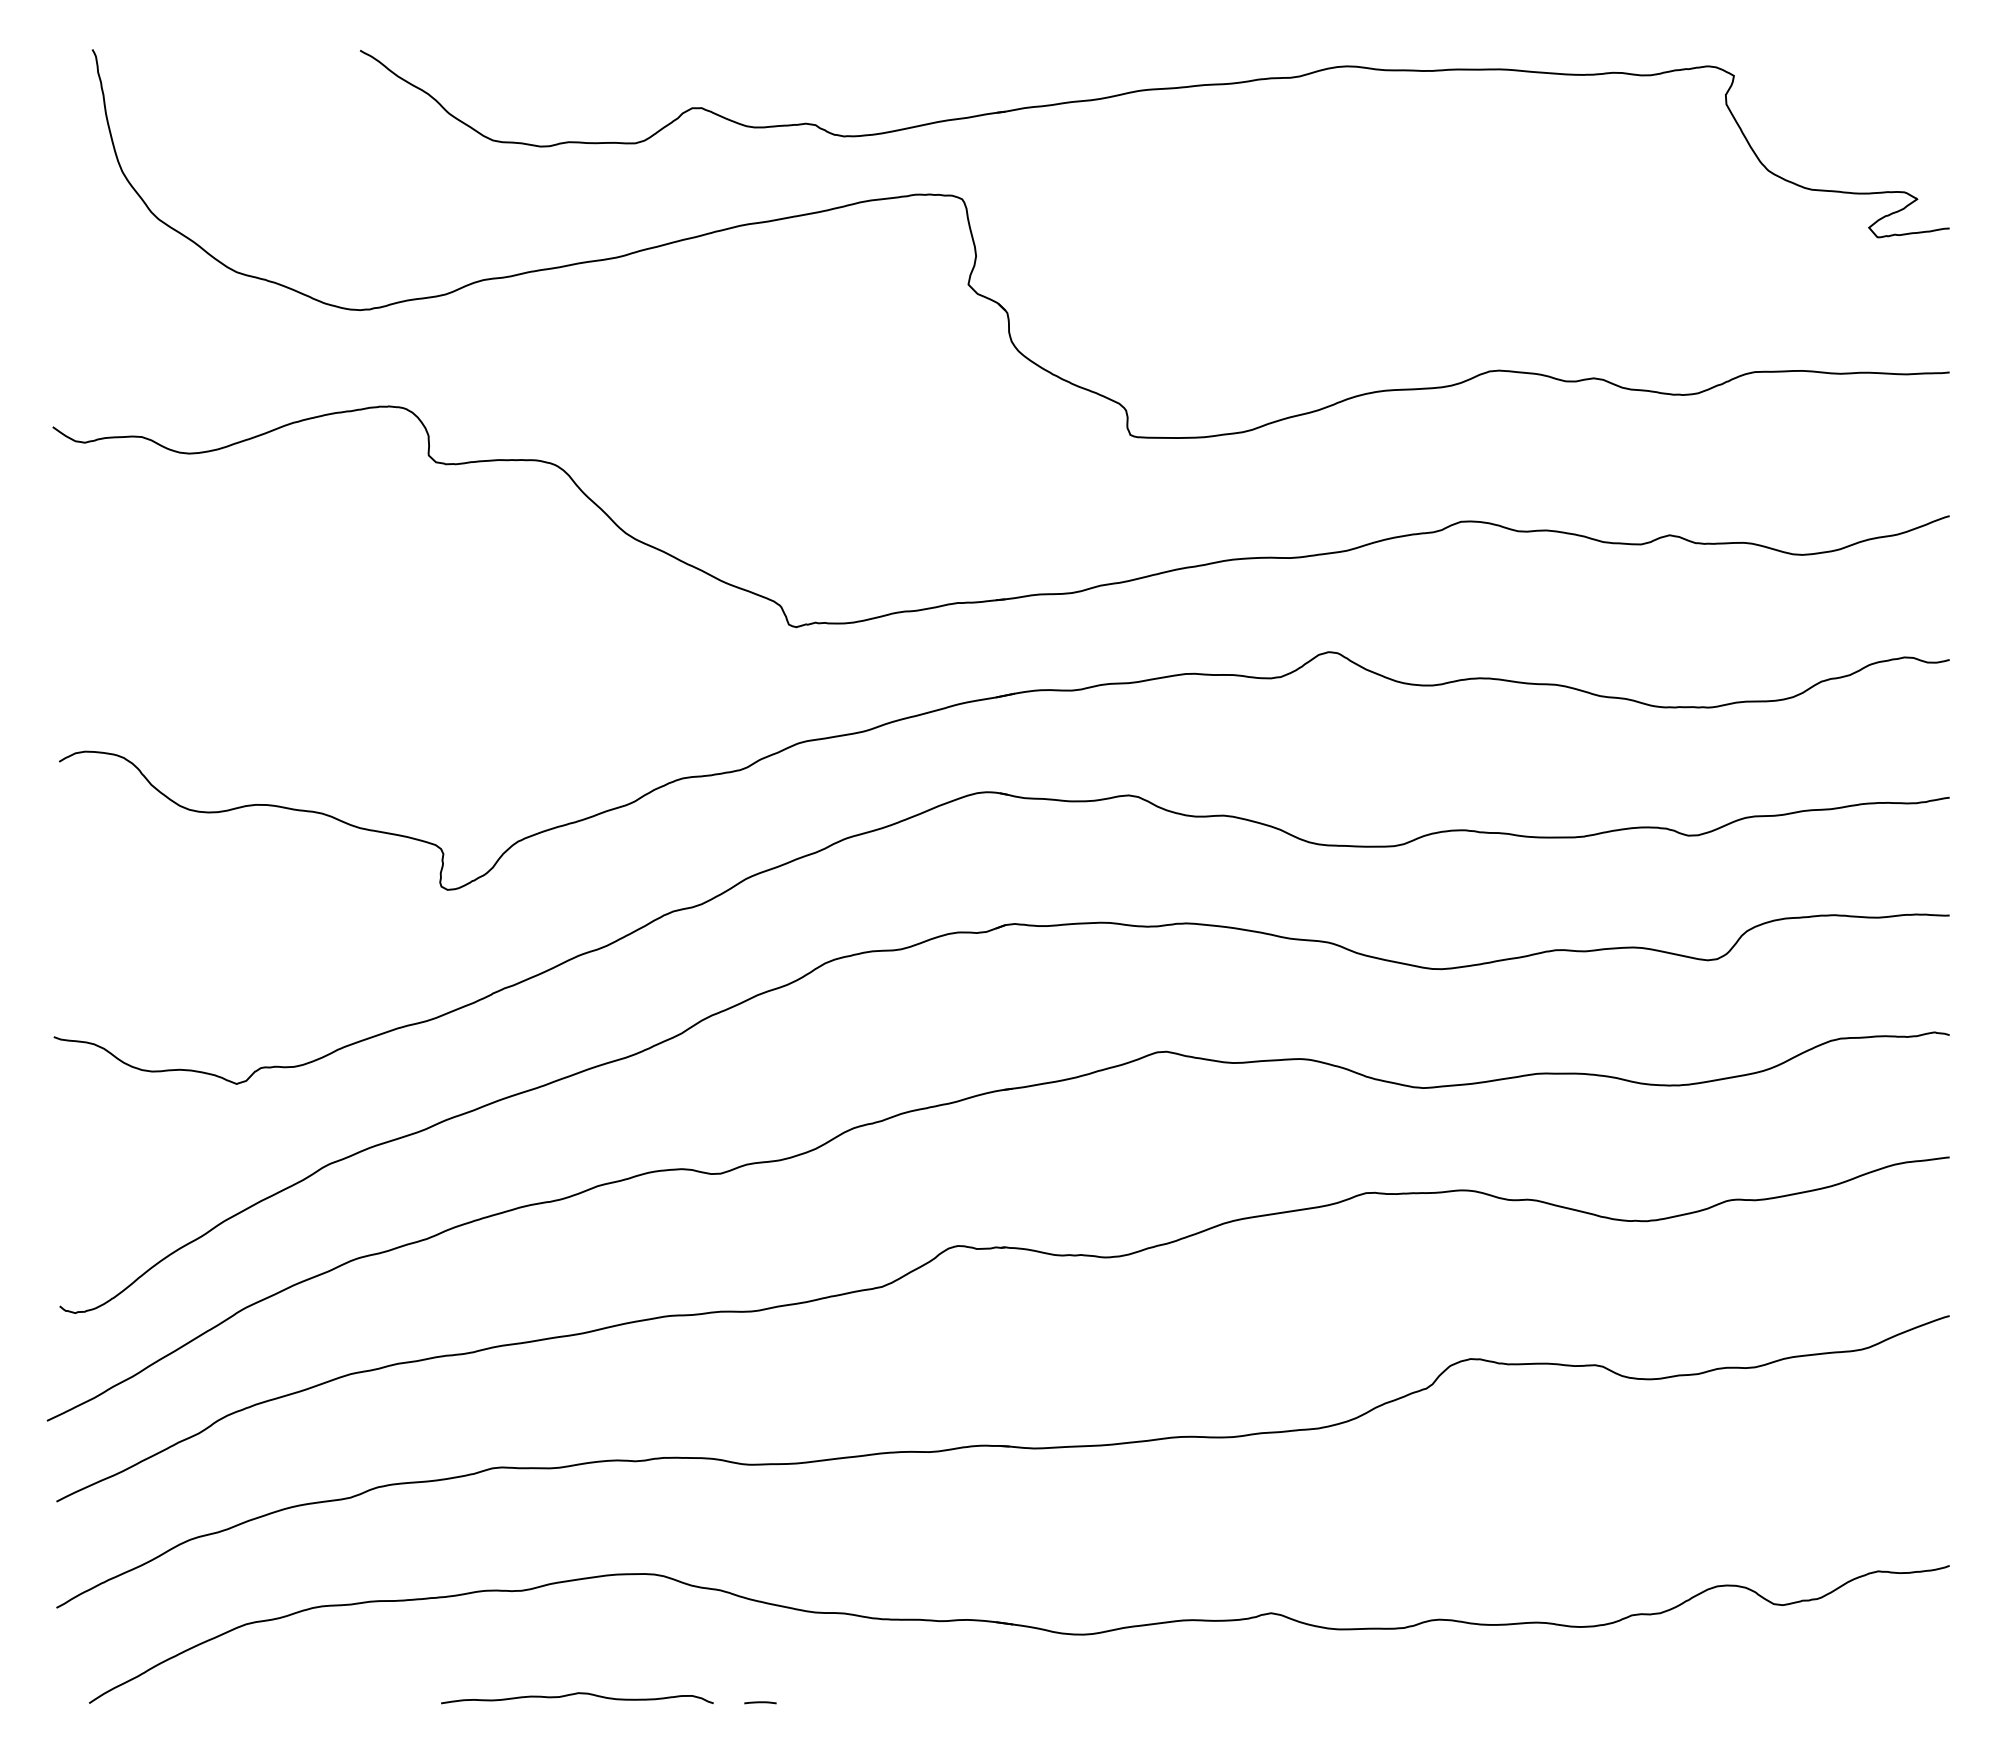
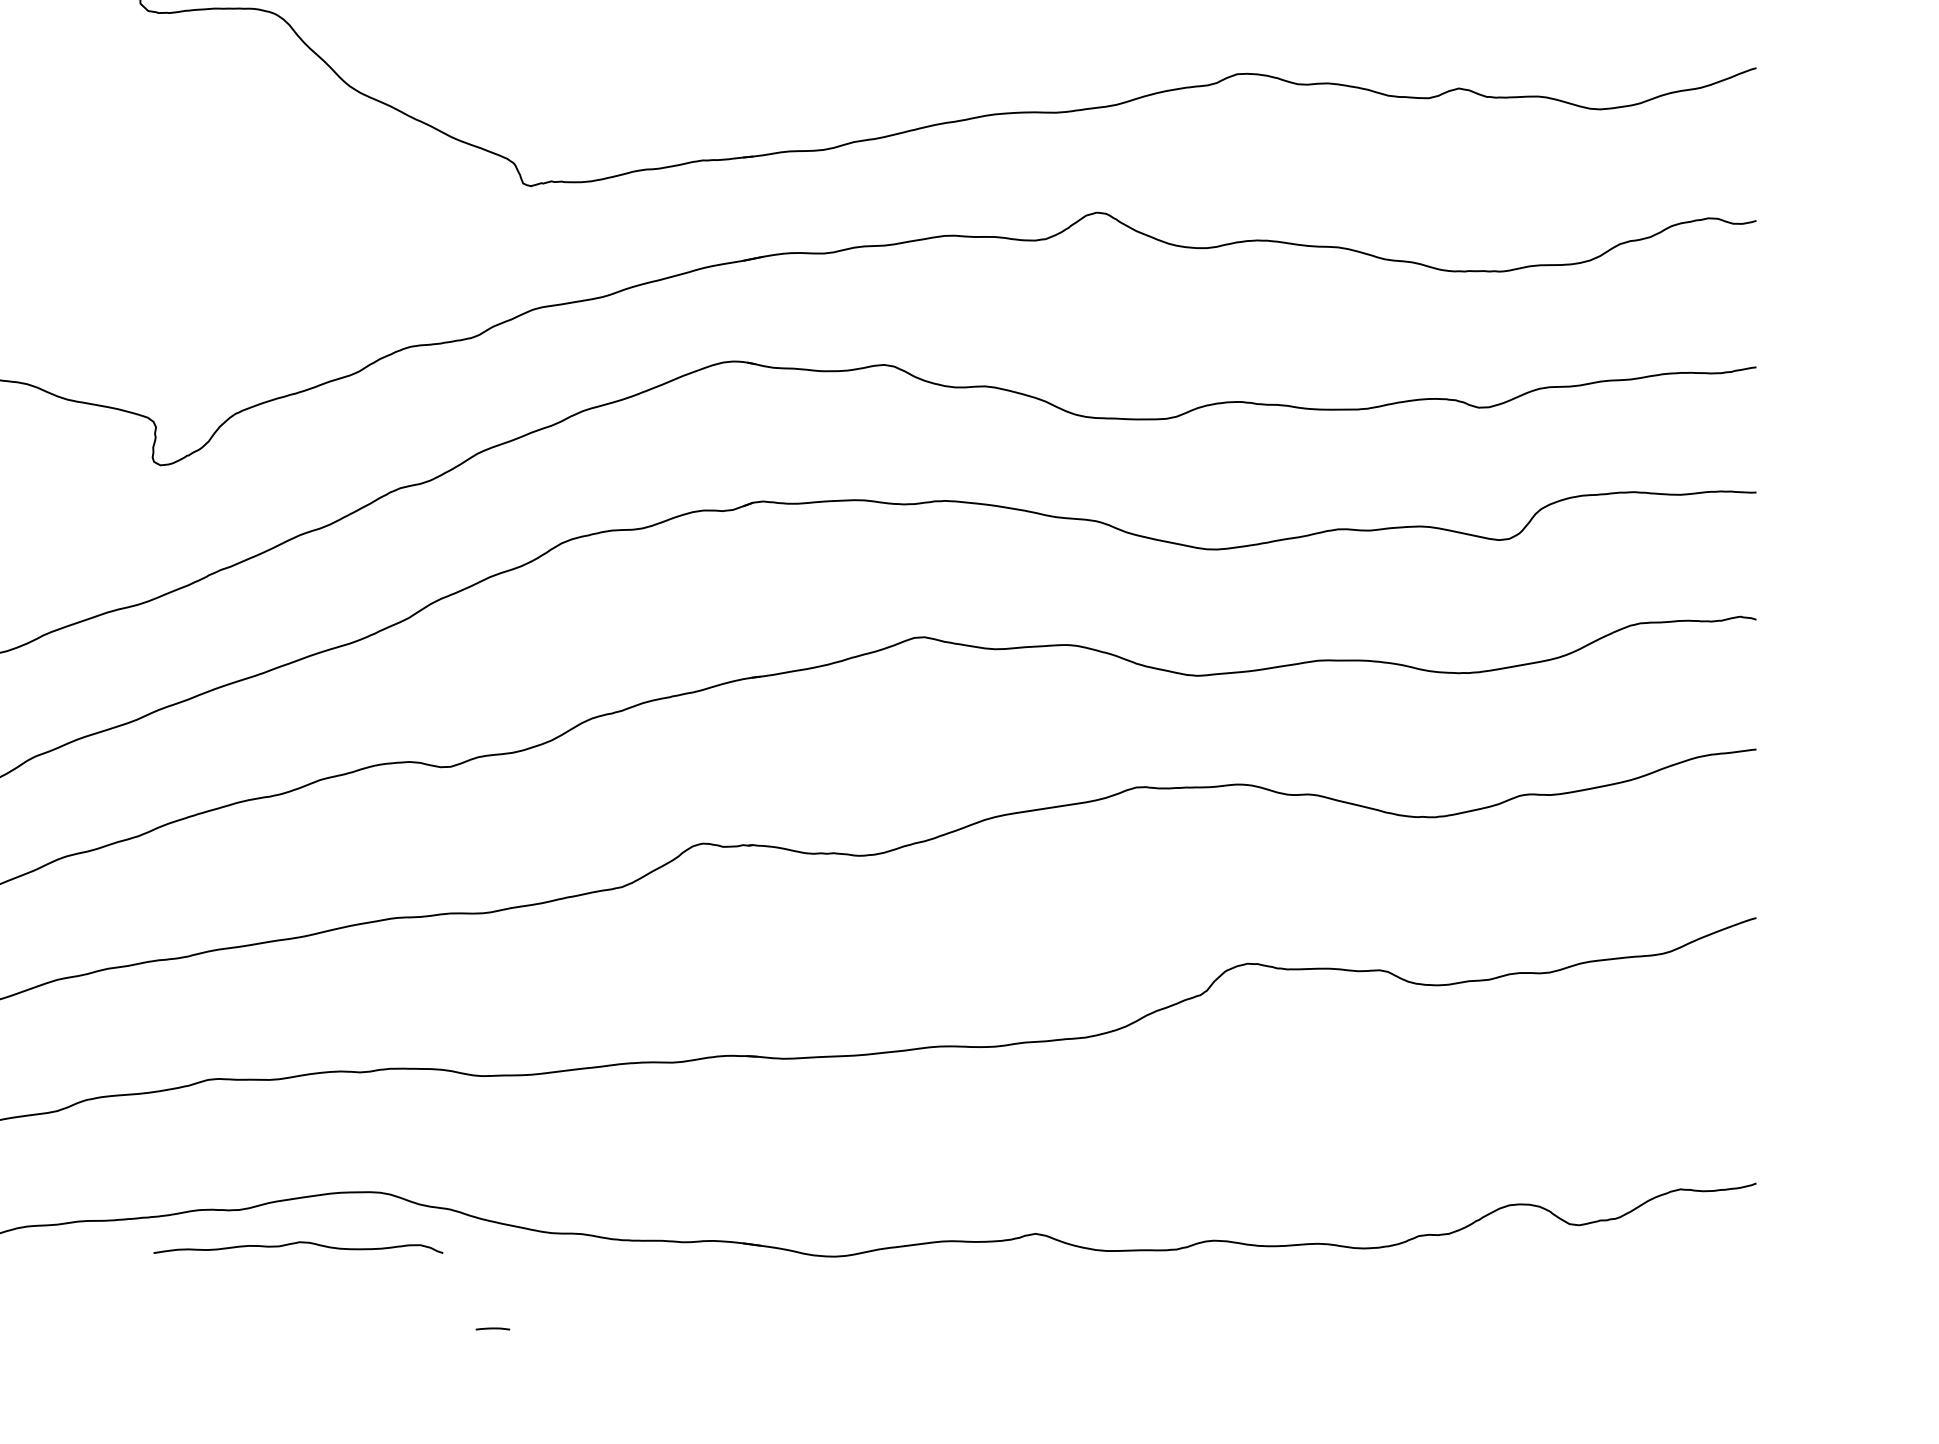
curve: (577, 1694) -> (298, 1243), moved

